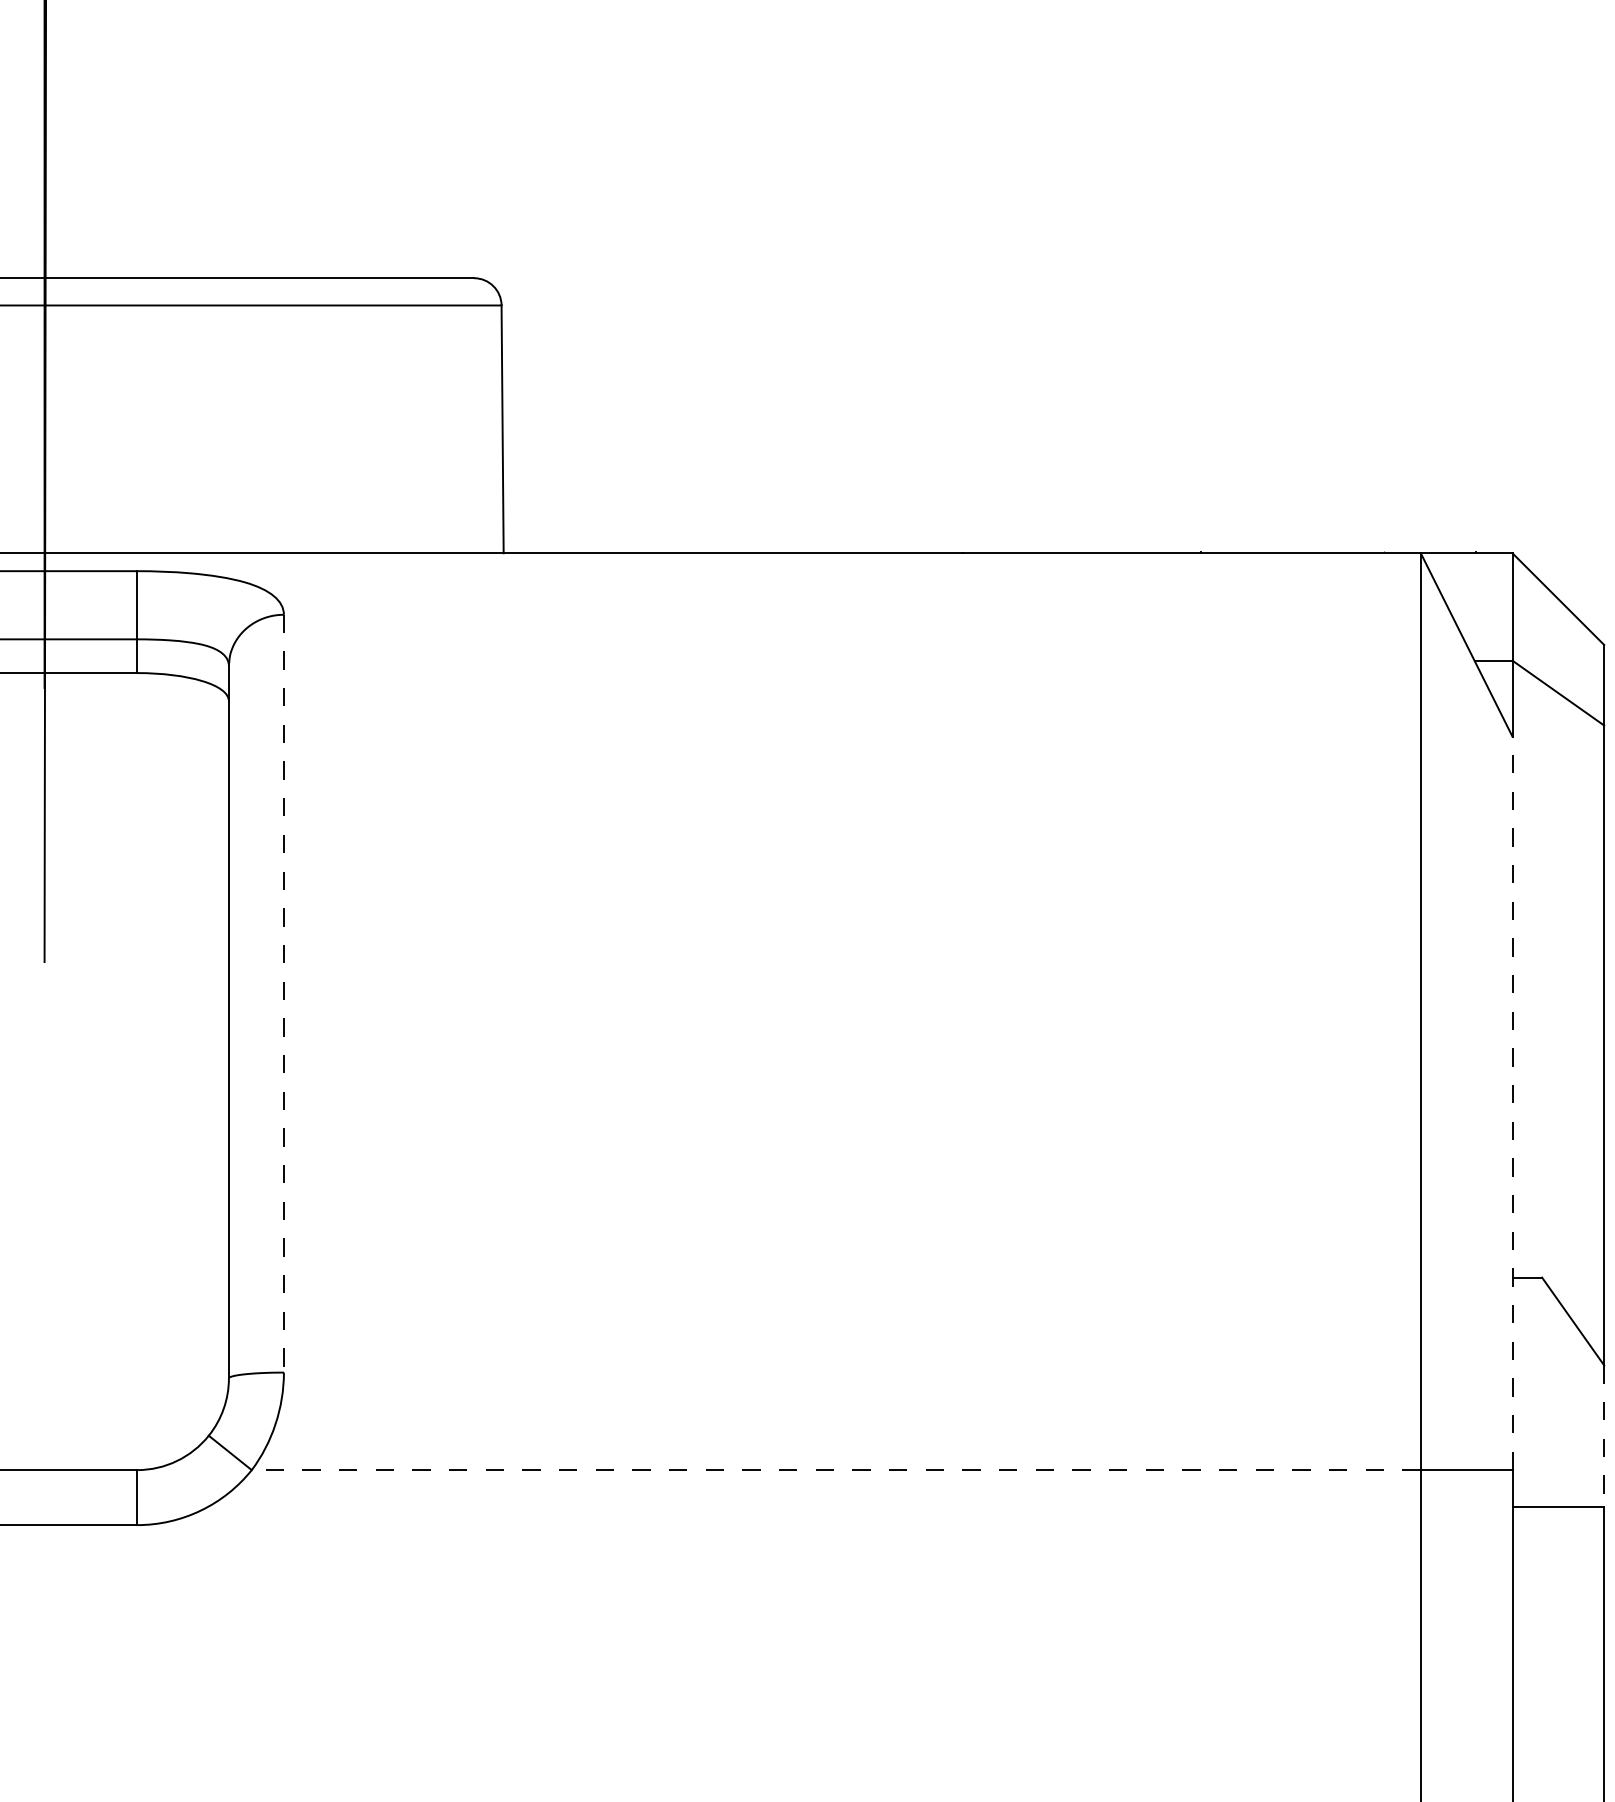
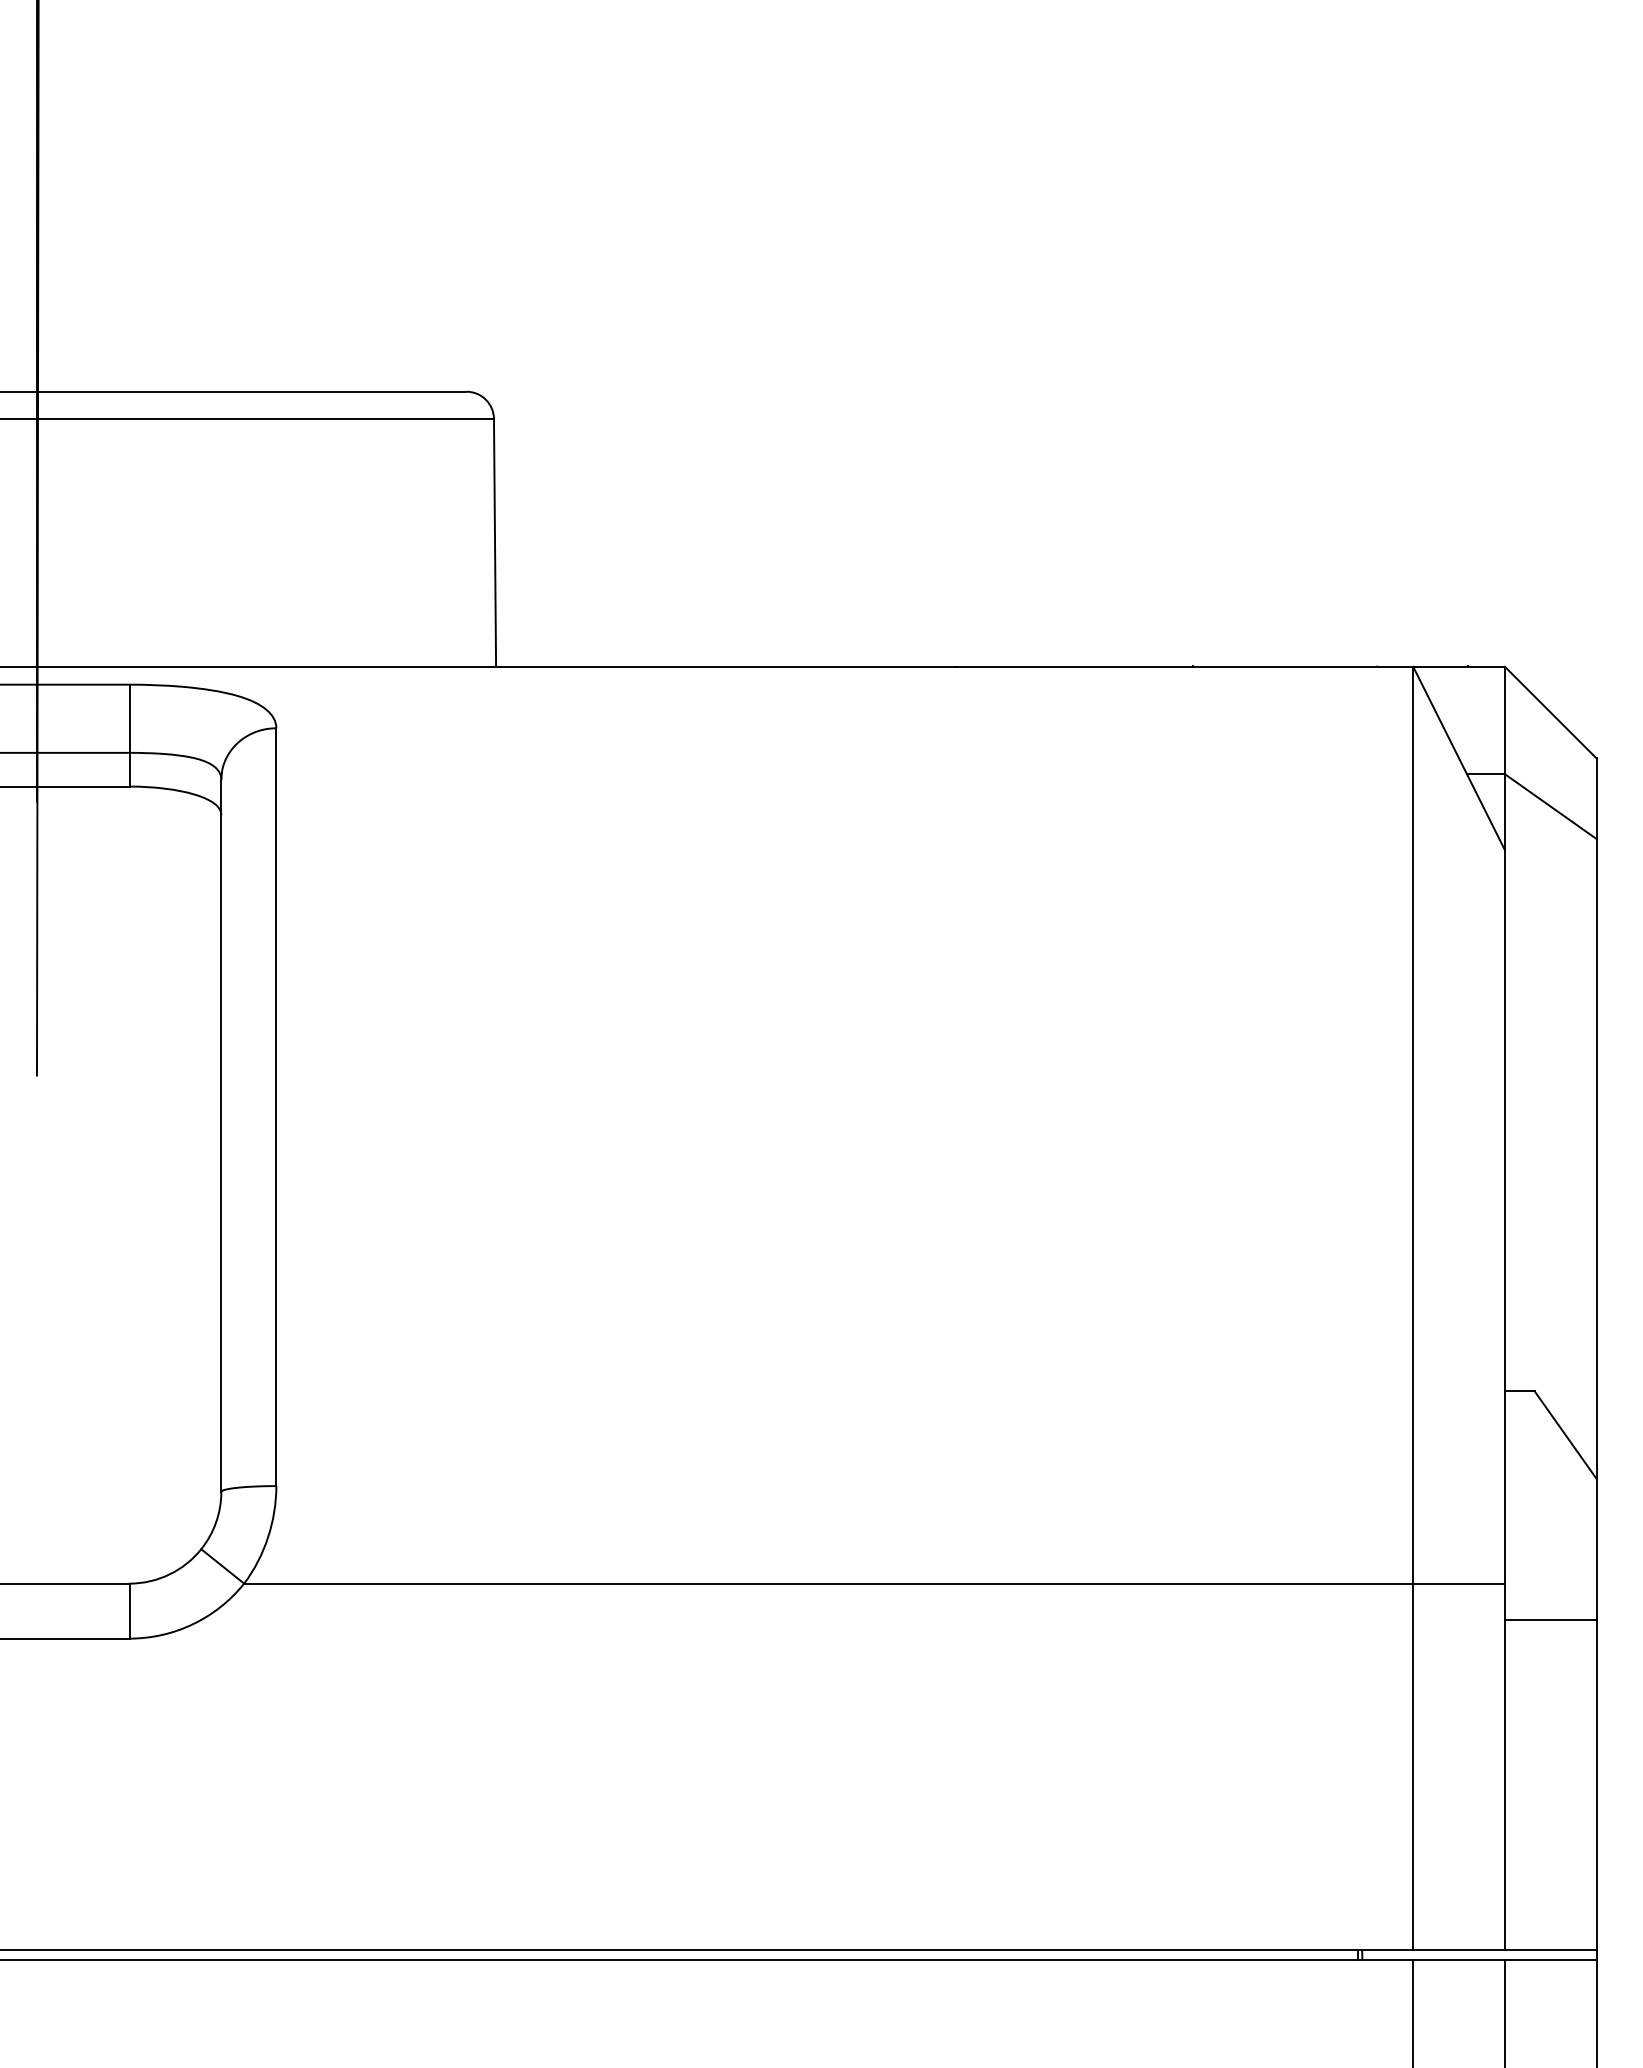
line: (284, 994) -> (276, 1107), dashed -> solid
line: (1512, 1103) -> (1504, 1216), dashed -> solid
line: (1604, 1436) -> (1596, 1549), dashed -> solid
line: (836, 1470) -> (828, 1583), dashed -> solid

